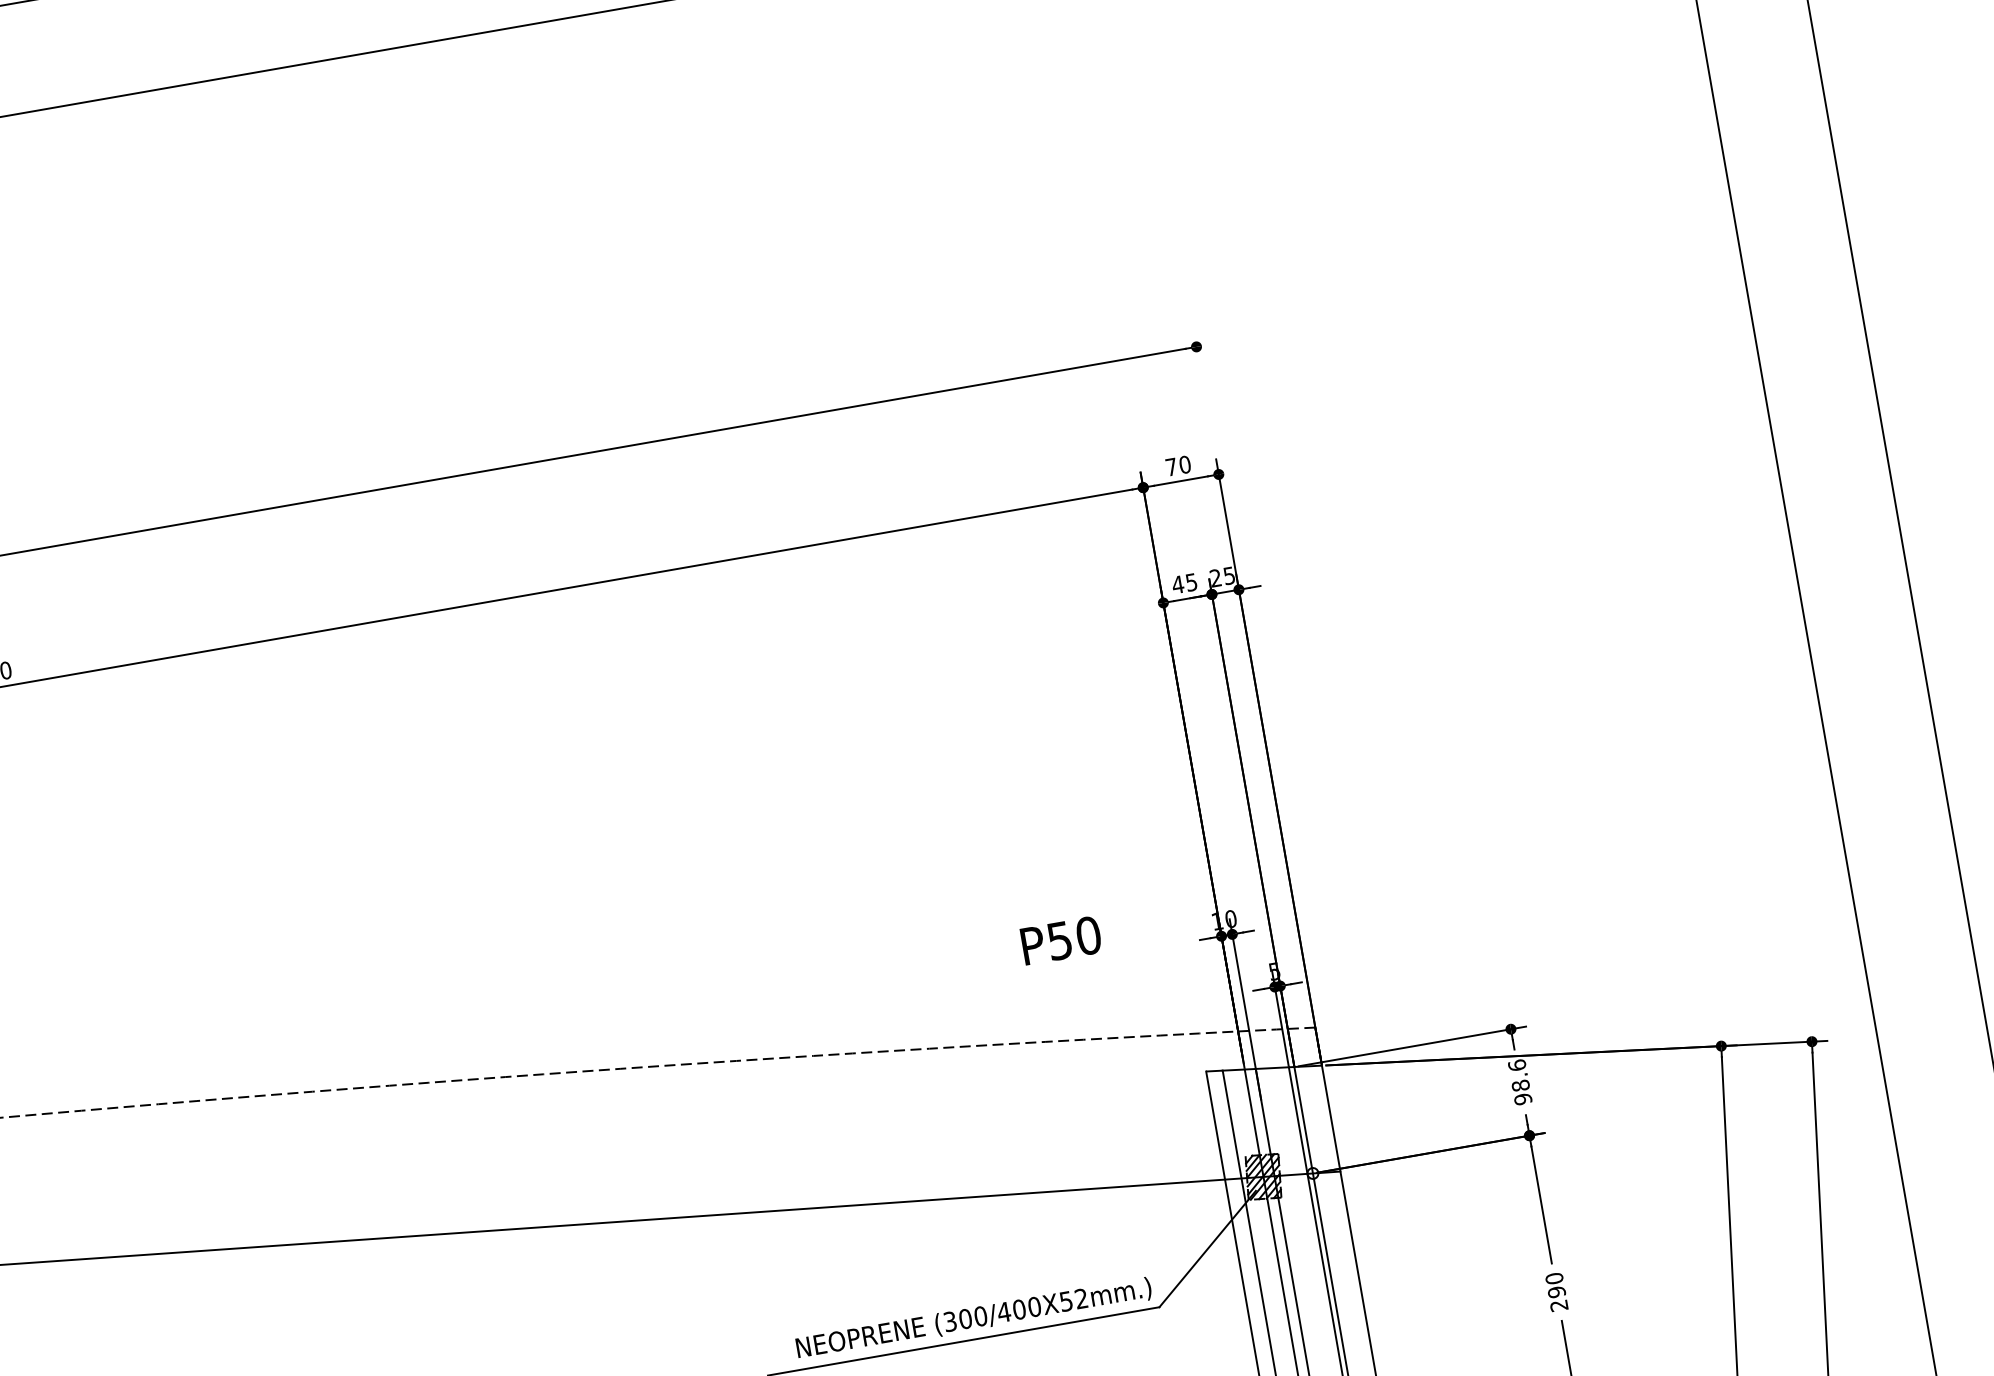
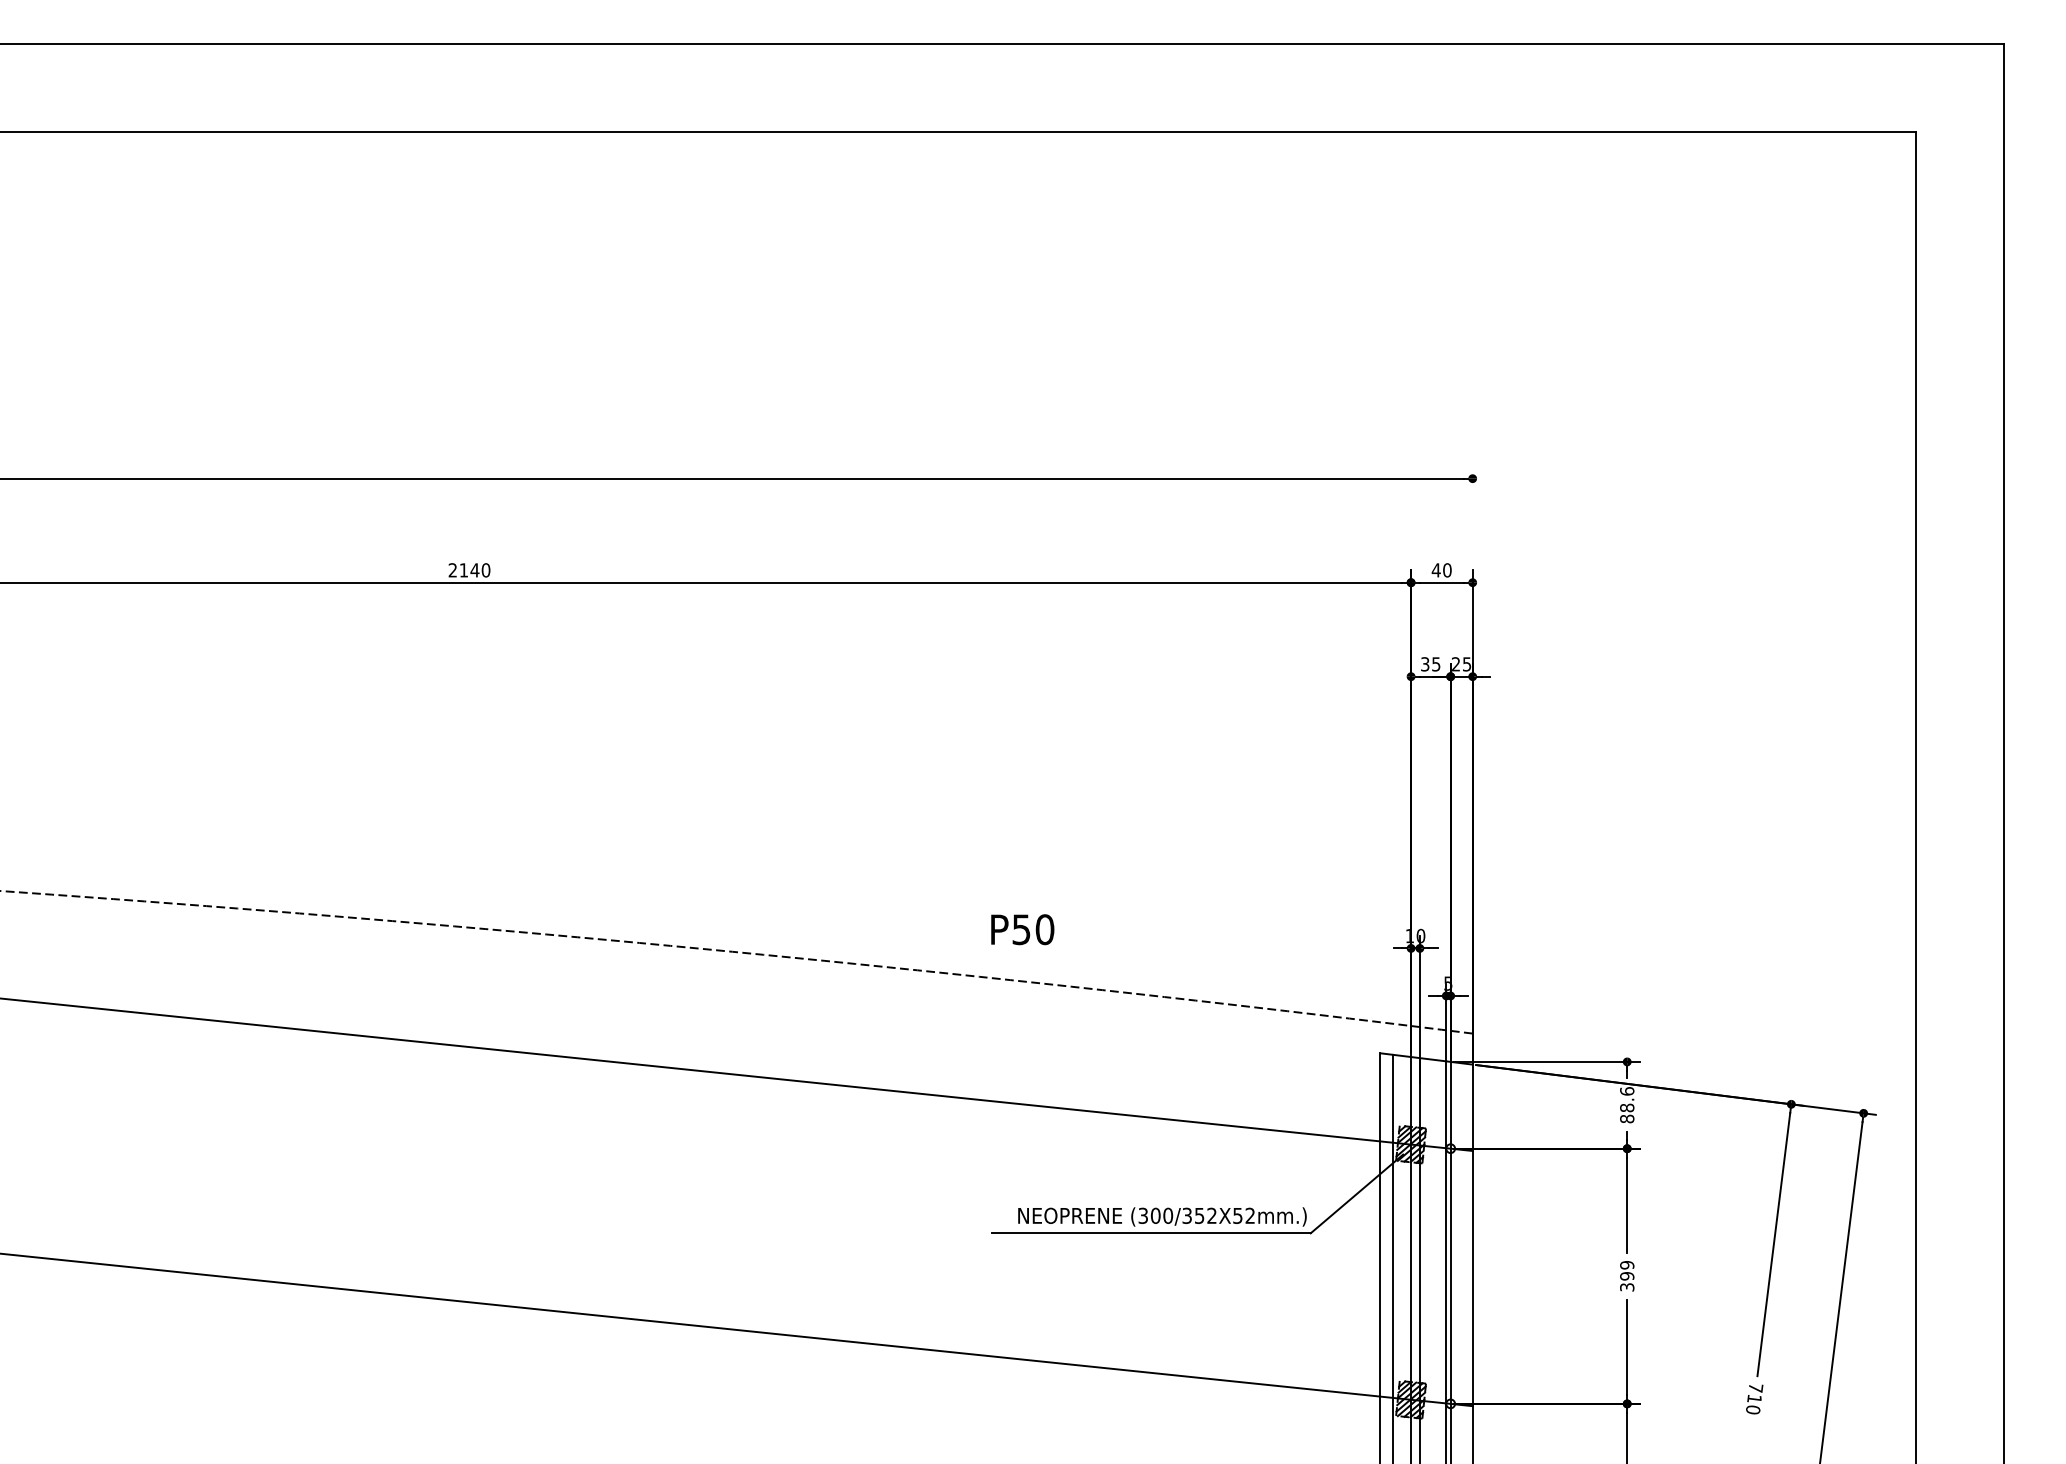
text: (1170, 467) -> (1435, 570), 70 -> 40
text: (1177, 585) -> (1424, 664), 45 -> 35
text: (1060, 940) -> (1022, 929), moved
text: (1523, 1098) -> (1627, 1118), 98.6 -> 88.6
text: (1557, 1292) -> (1627, 1276), 290 -> 399
text: (1019, 1309) -> (1199, 1215), (300/400X52mm.) -> (300/352X52mm.)

